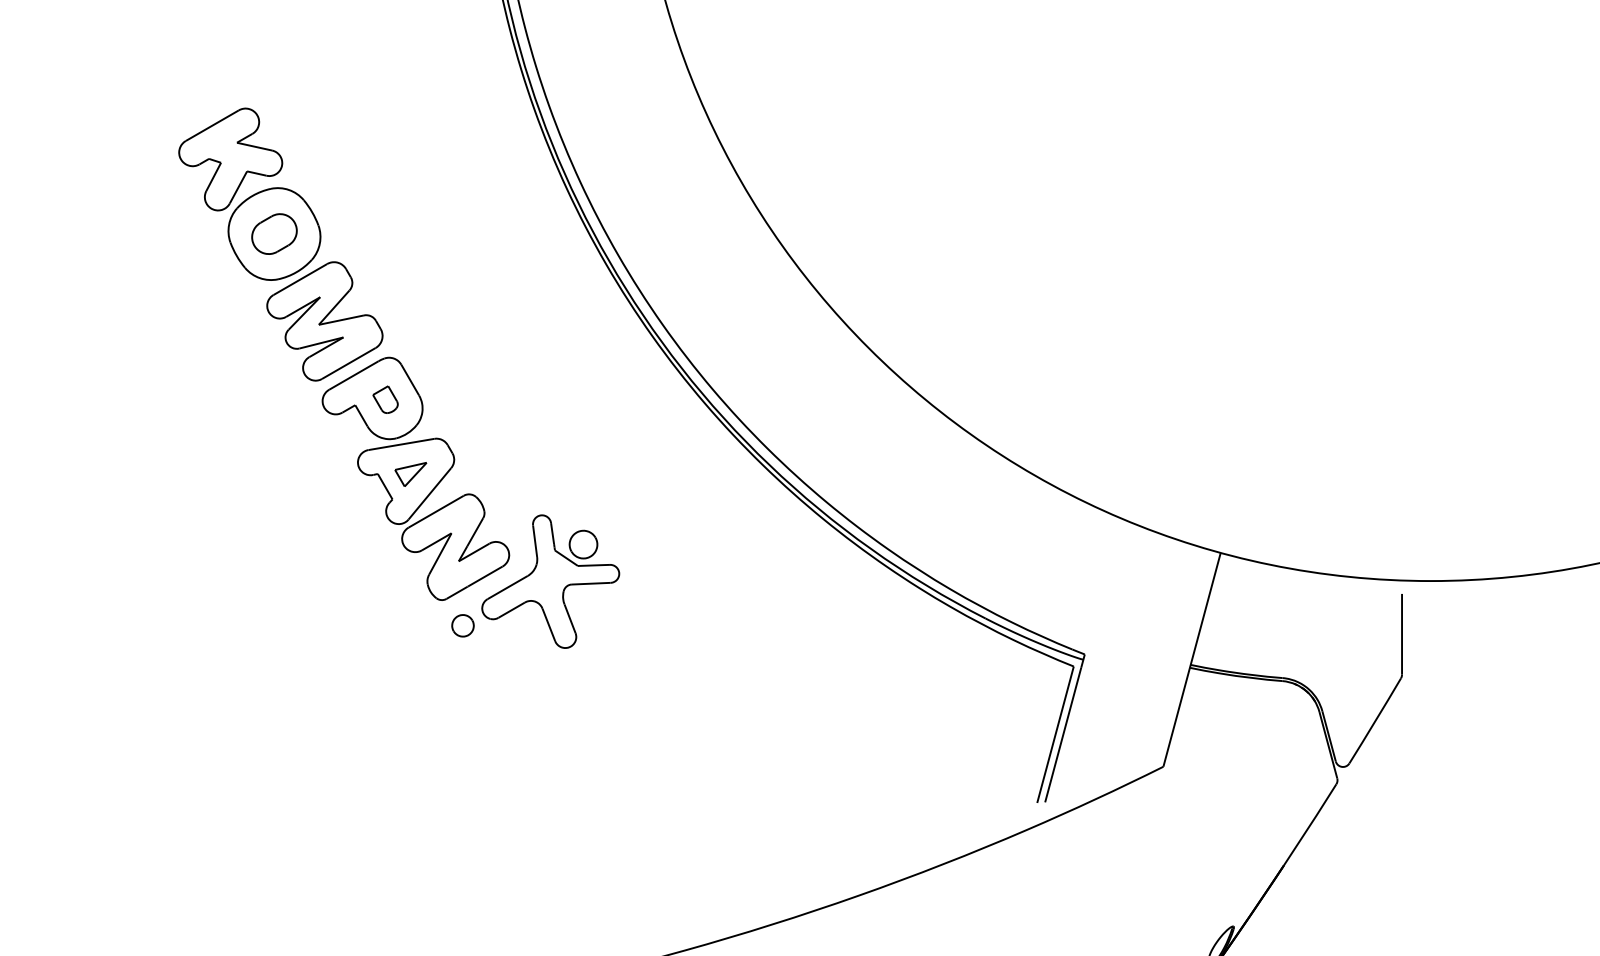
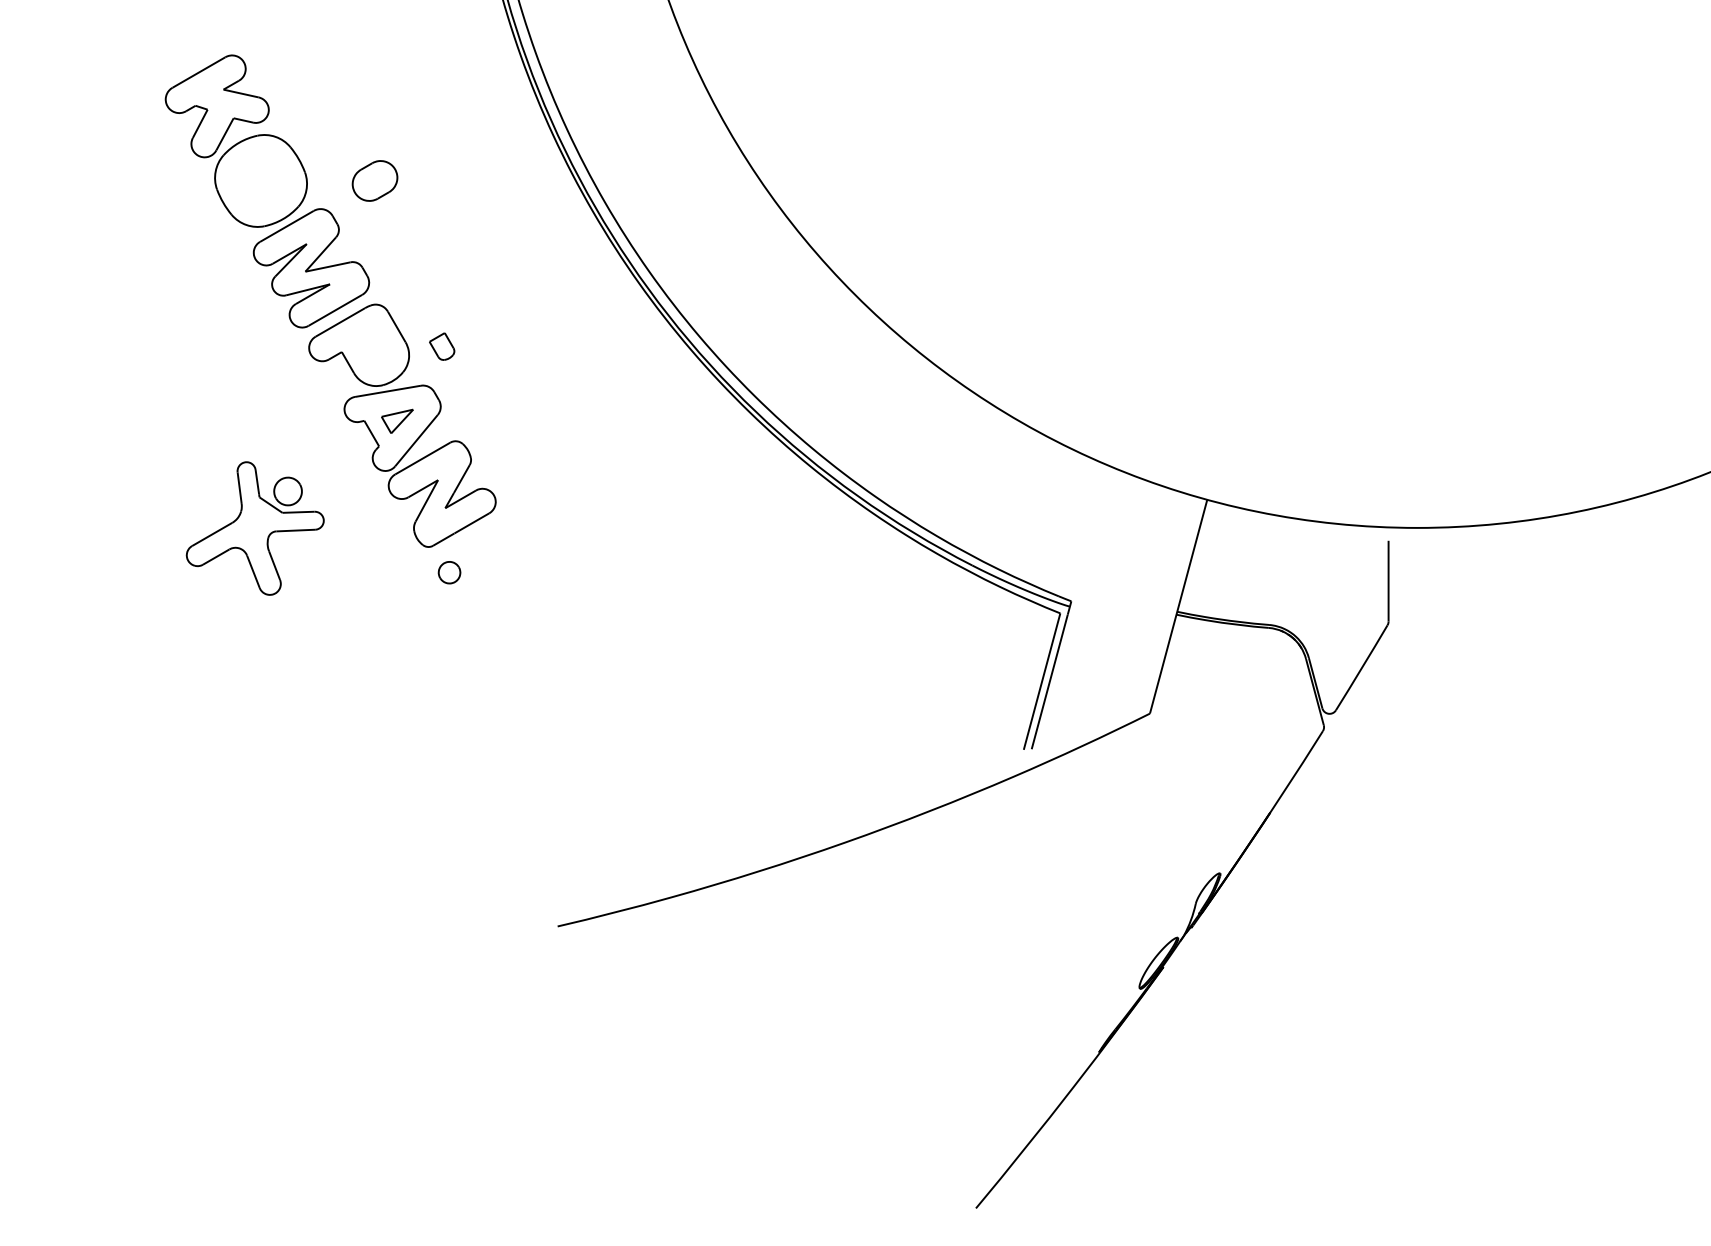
part: (273, 233) -> (374, 180), moved
part: (385, 399) -> (442, 346), moved
part: (549, 581) -> (254, 528), moved

